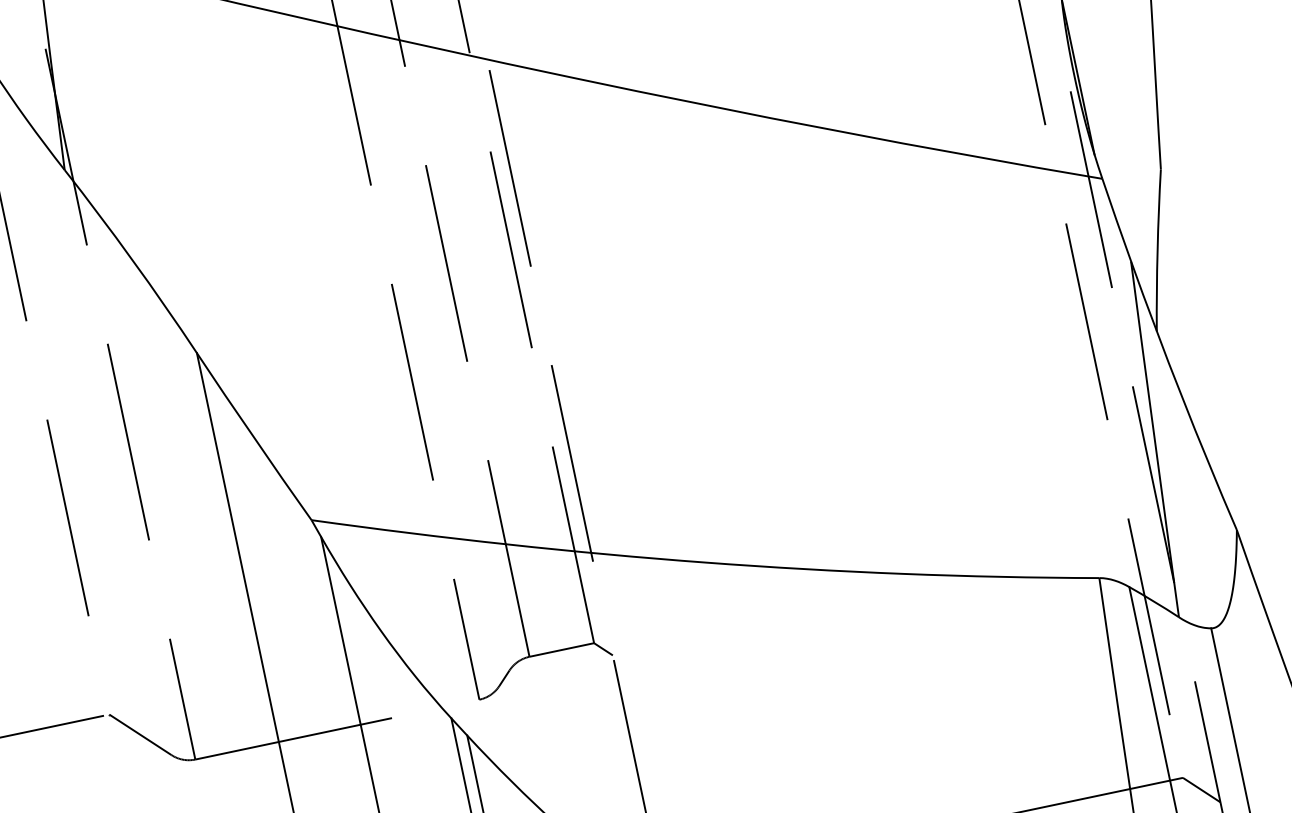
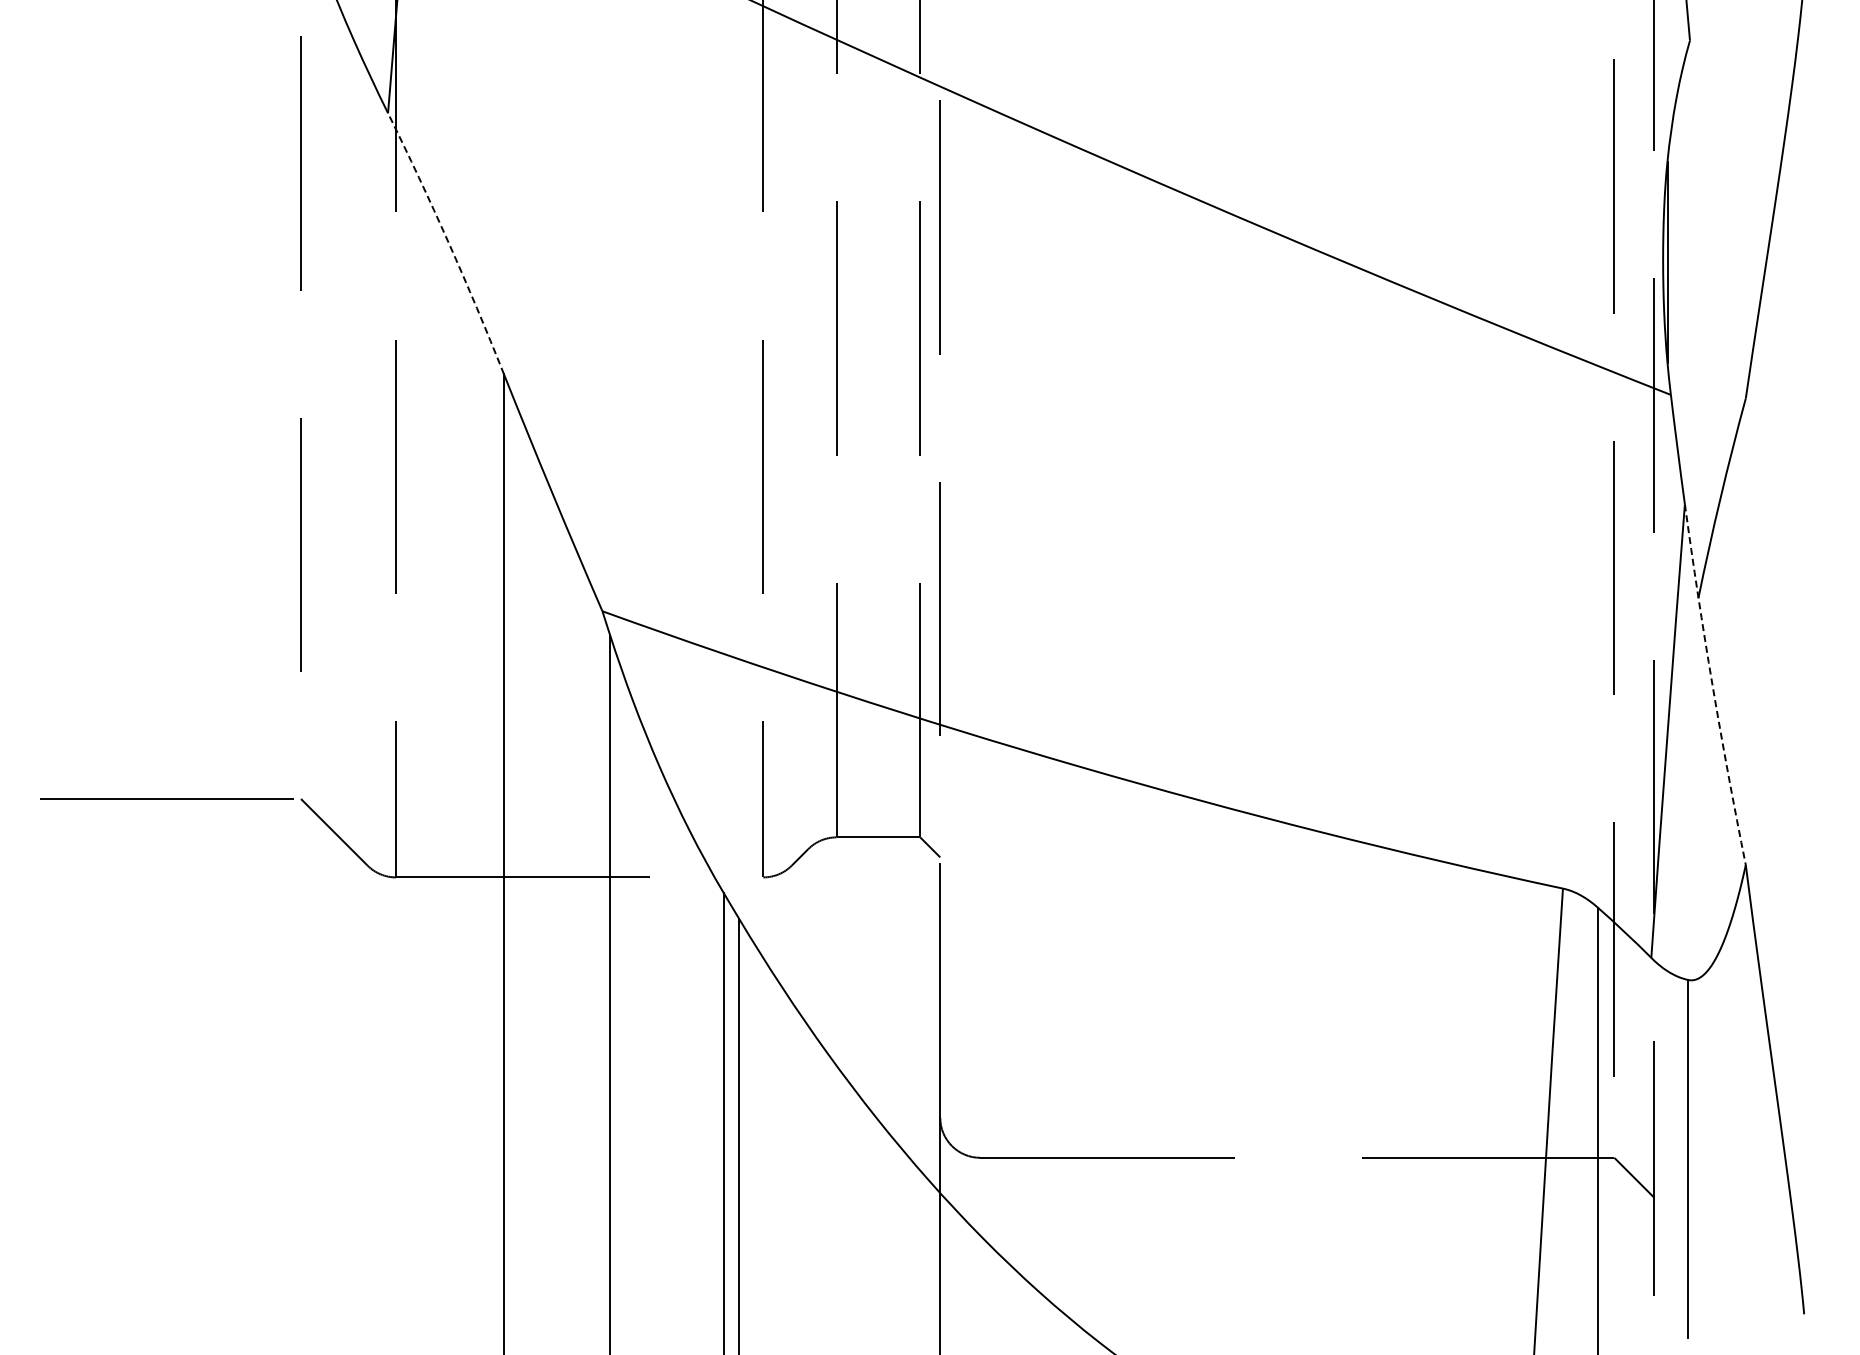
arc: (132, 260) -> (448, 242), solid -> dashed
arc: (1181, 396) -> (1712, 685), solid -> dashed

